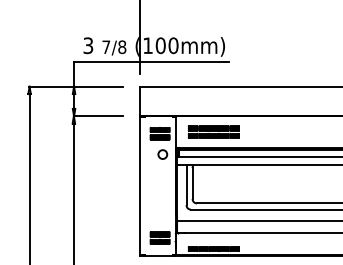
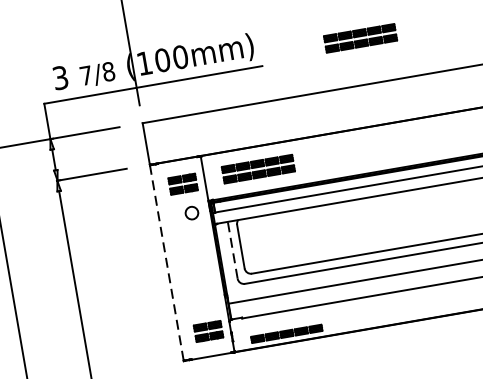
part: (299, 53) -> (359, 37), added
line: (186, 184) -> (232, 249), solid -> dashed
line: (139, 185) -> (166, 262), solid -> dashed

